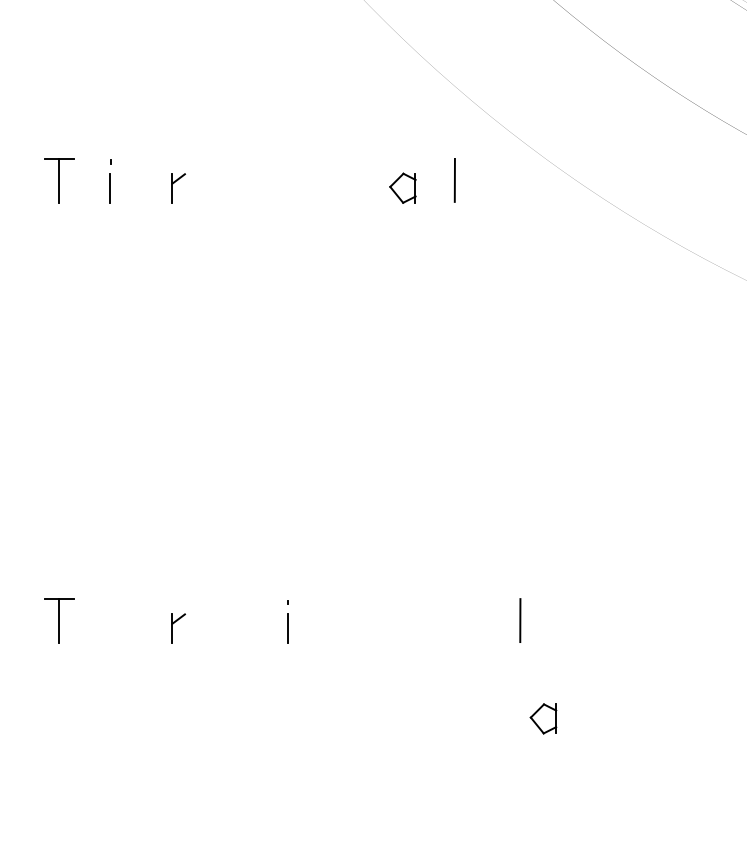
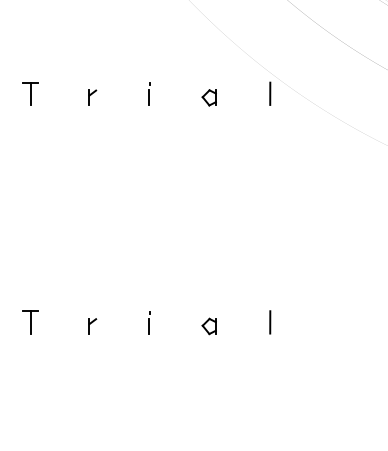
line: (110, 179) -> (149, 93), moved
line: (455, 179) -> (270, 93), moved
part: (541, 718) -> (208, 326), moved

